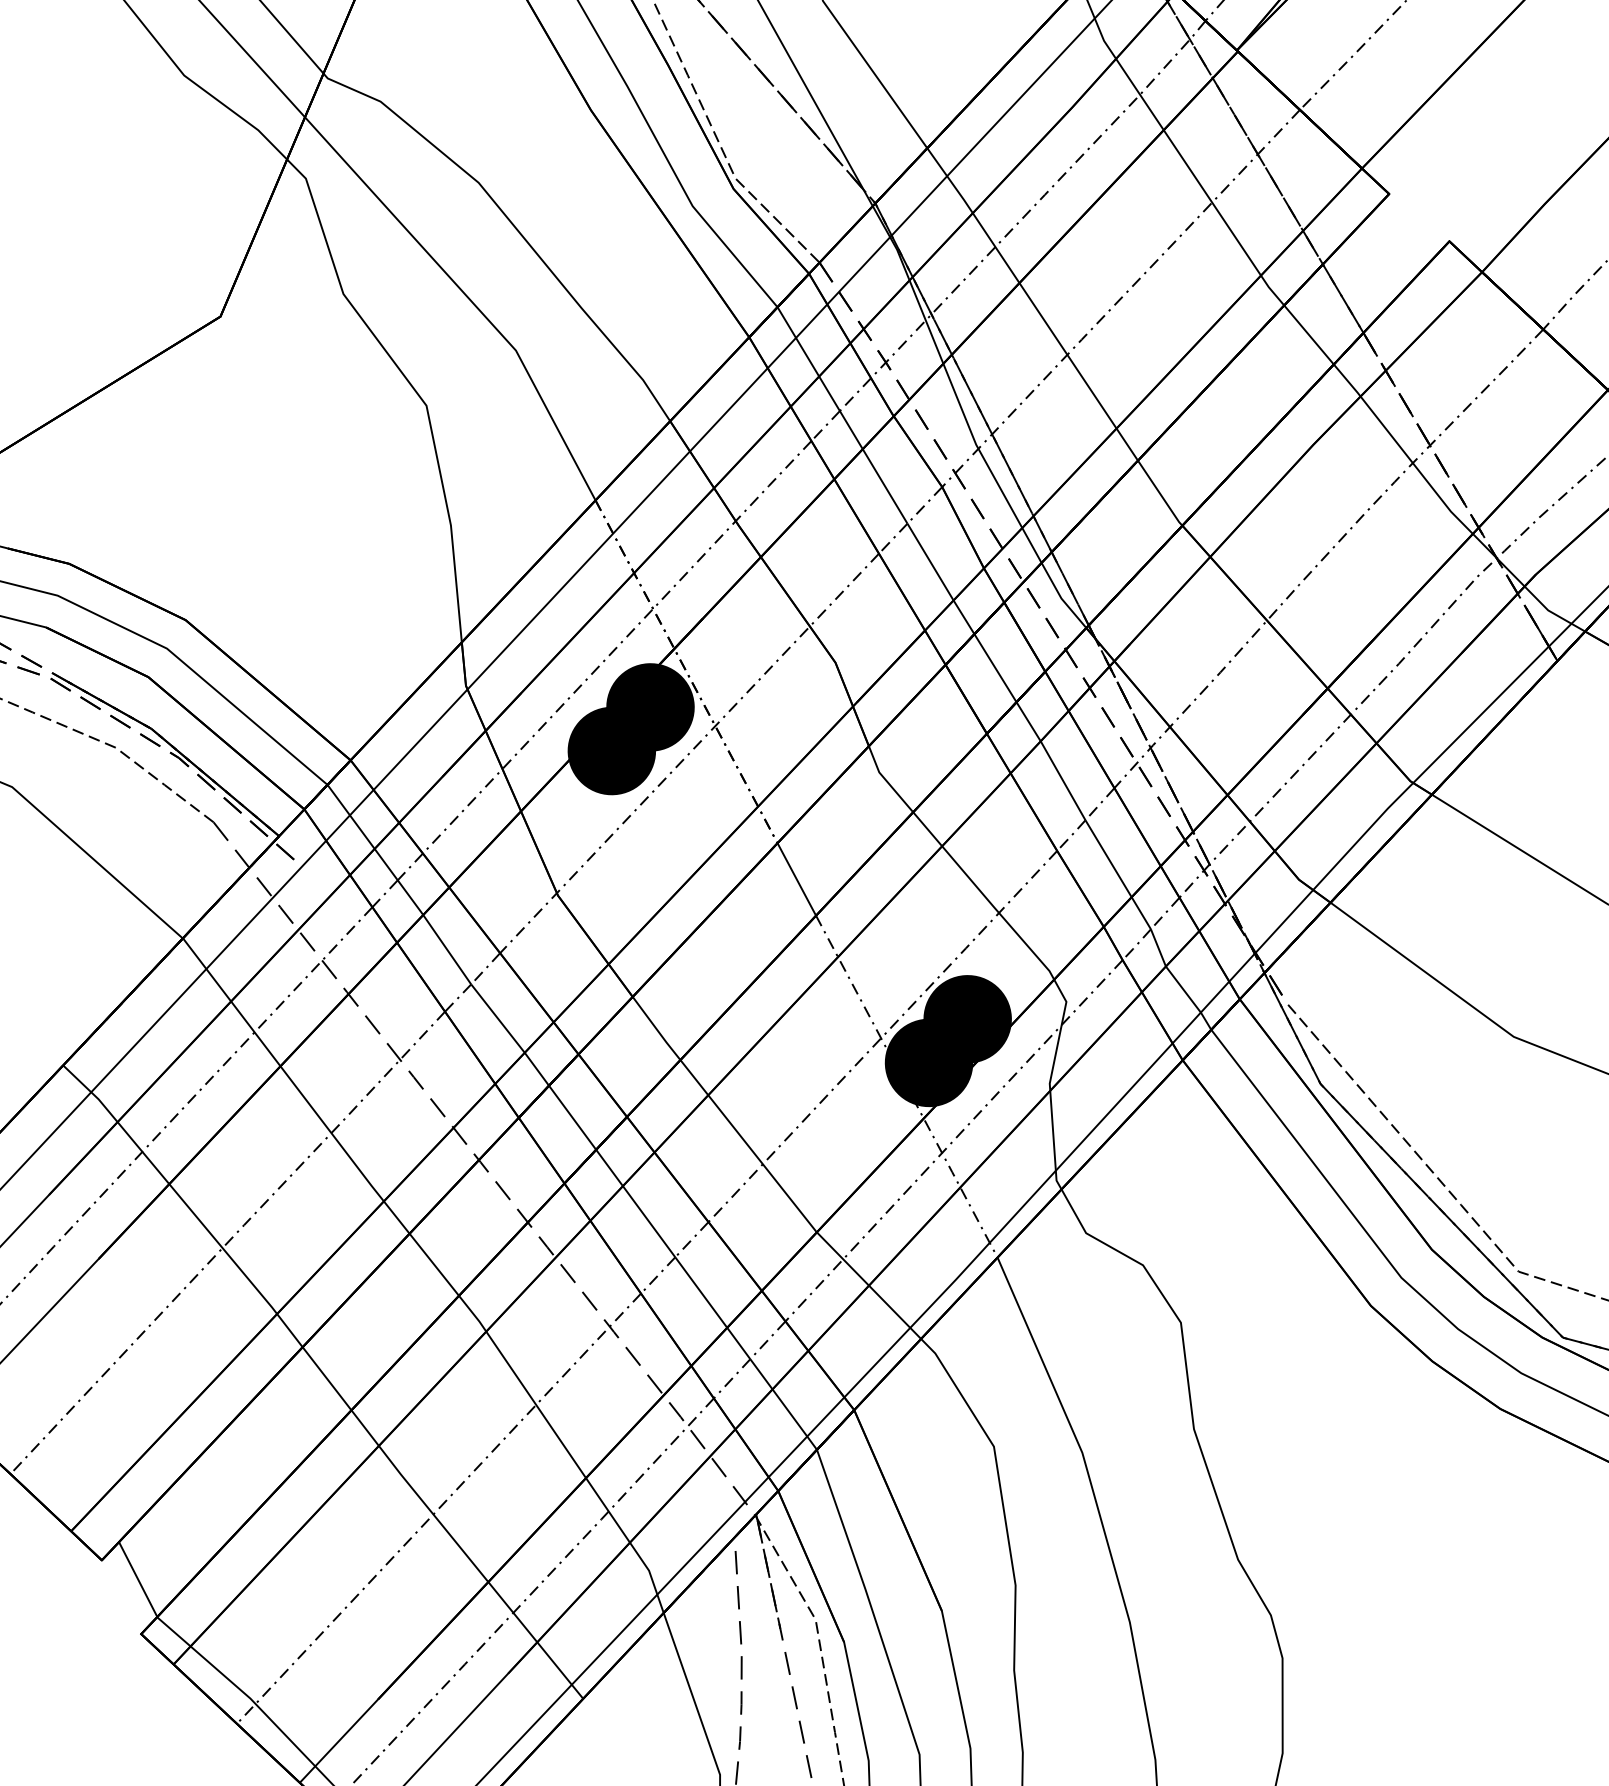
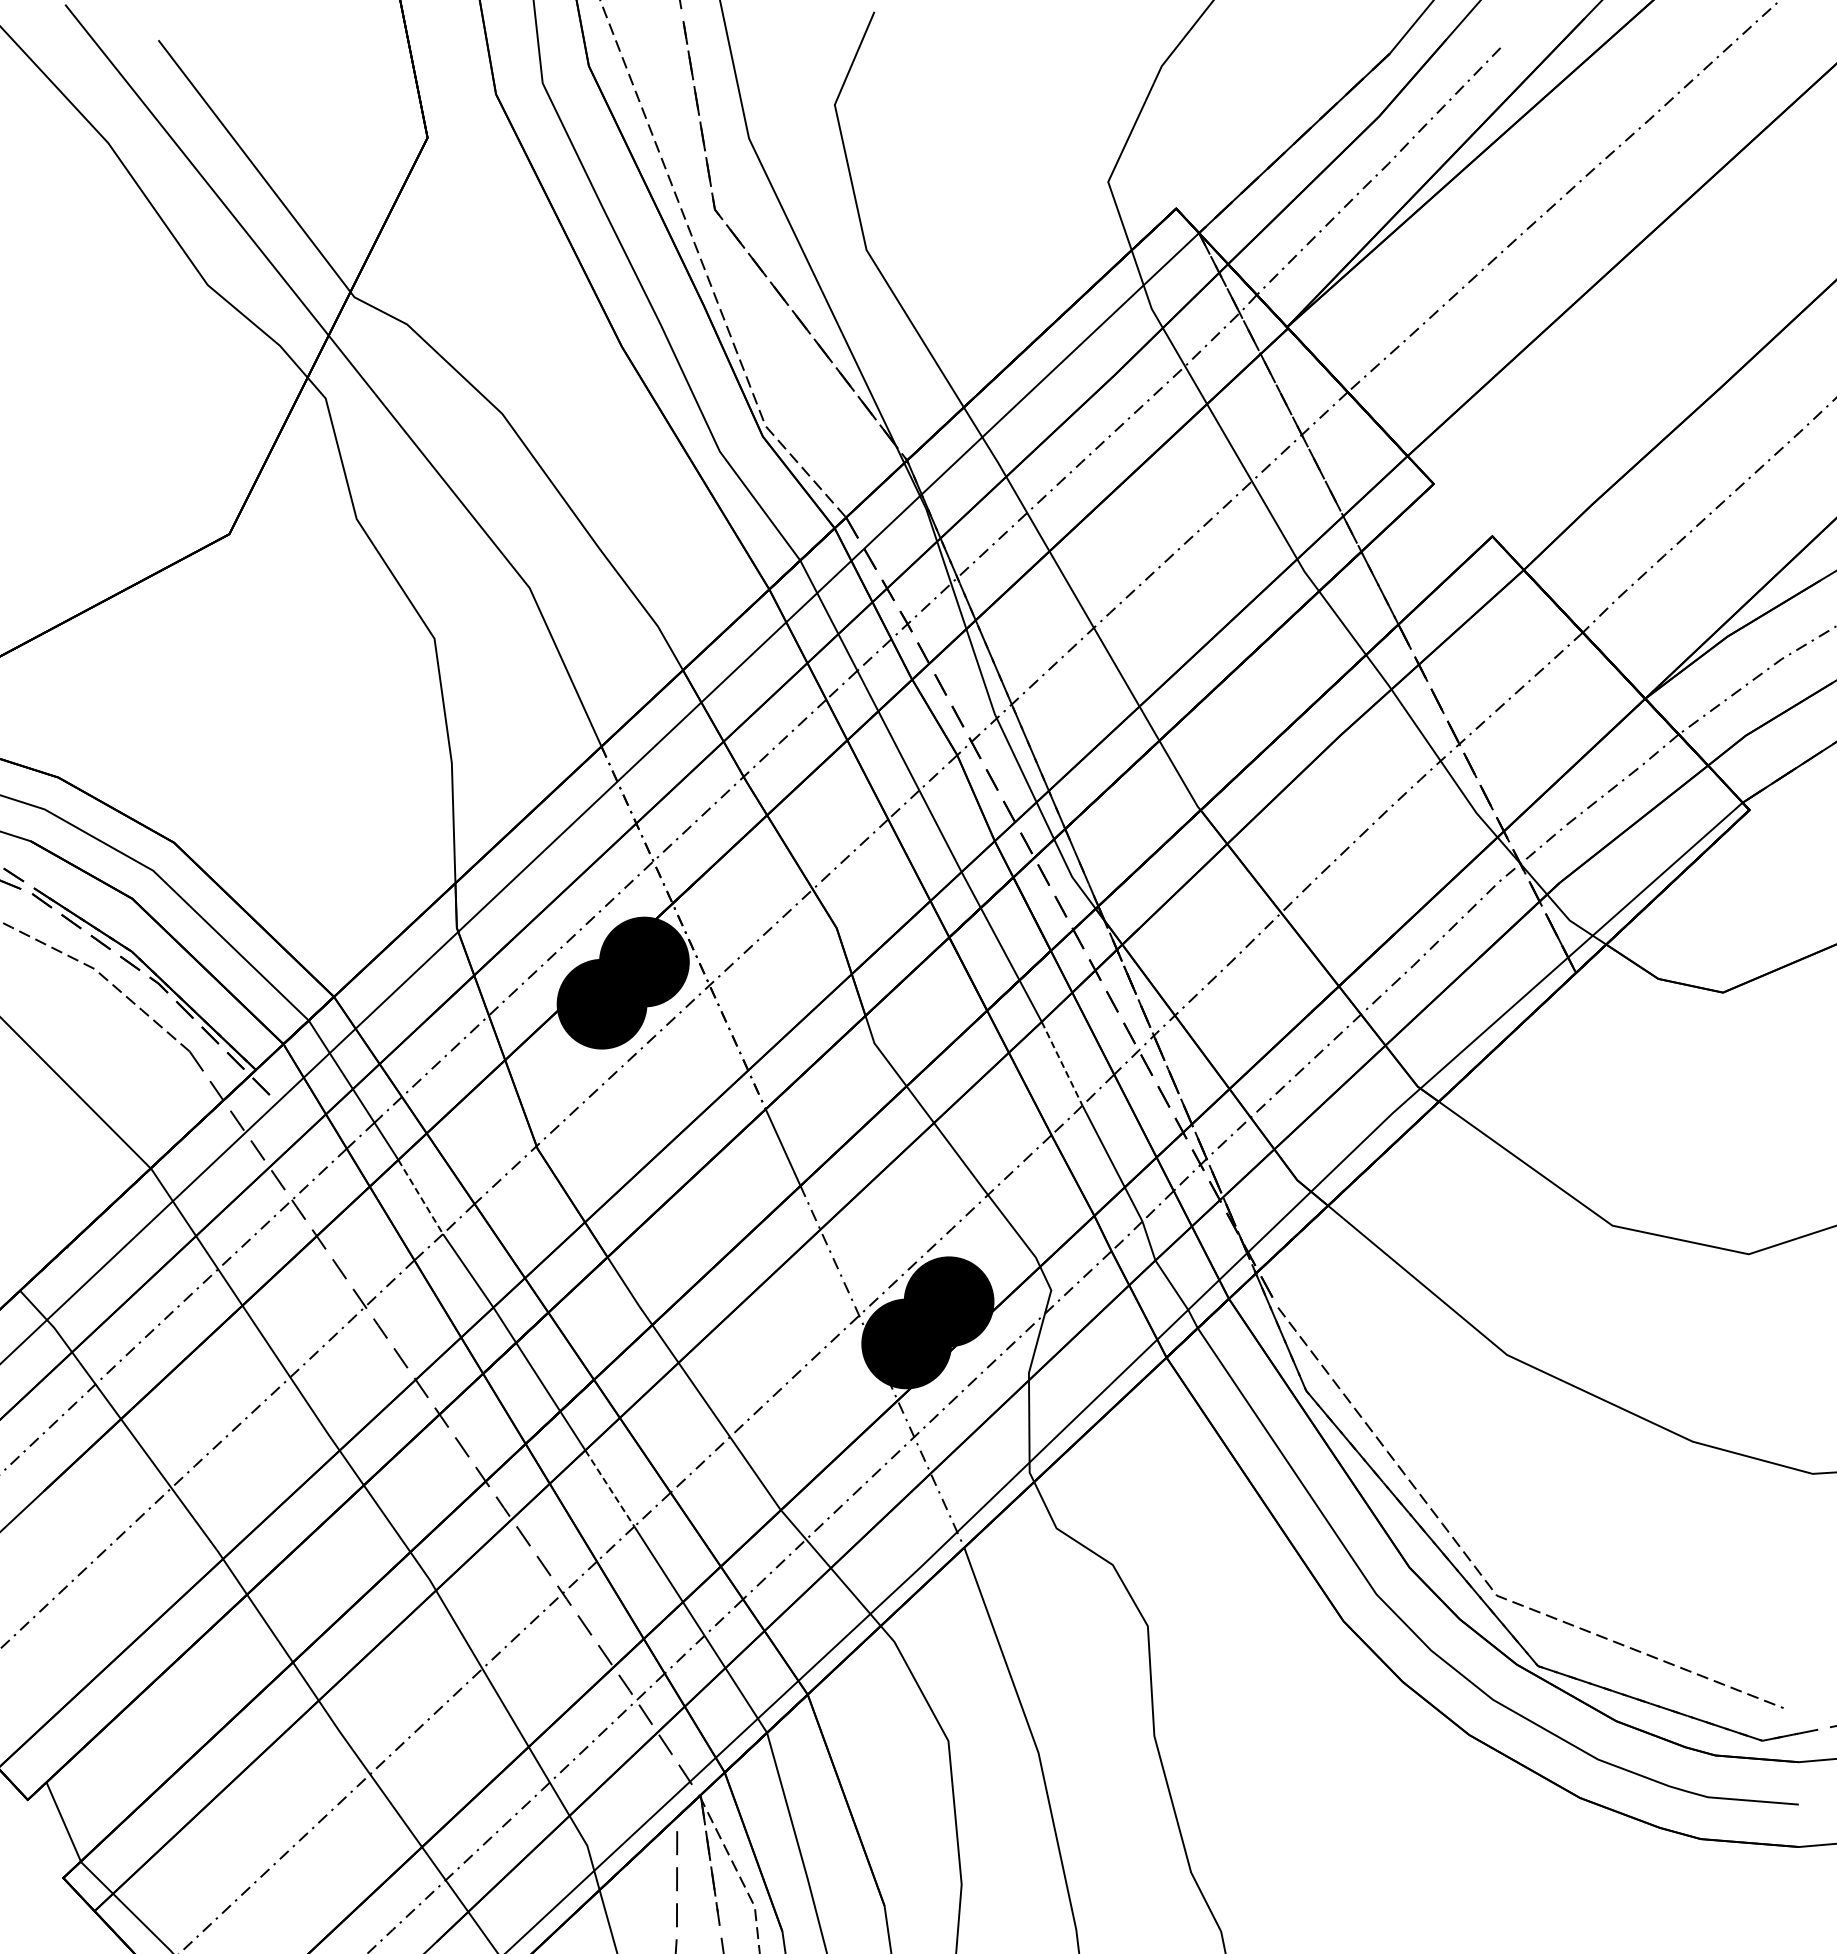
line: (1063, 780) -> (1062, 1063), solid -> dashed
line: (447, 950) -> (420, 1197), solid -> dashed
line: (649, 1221) -> (610, 1488), solid -> dashed

